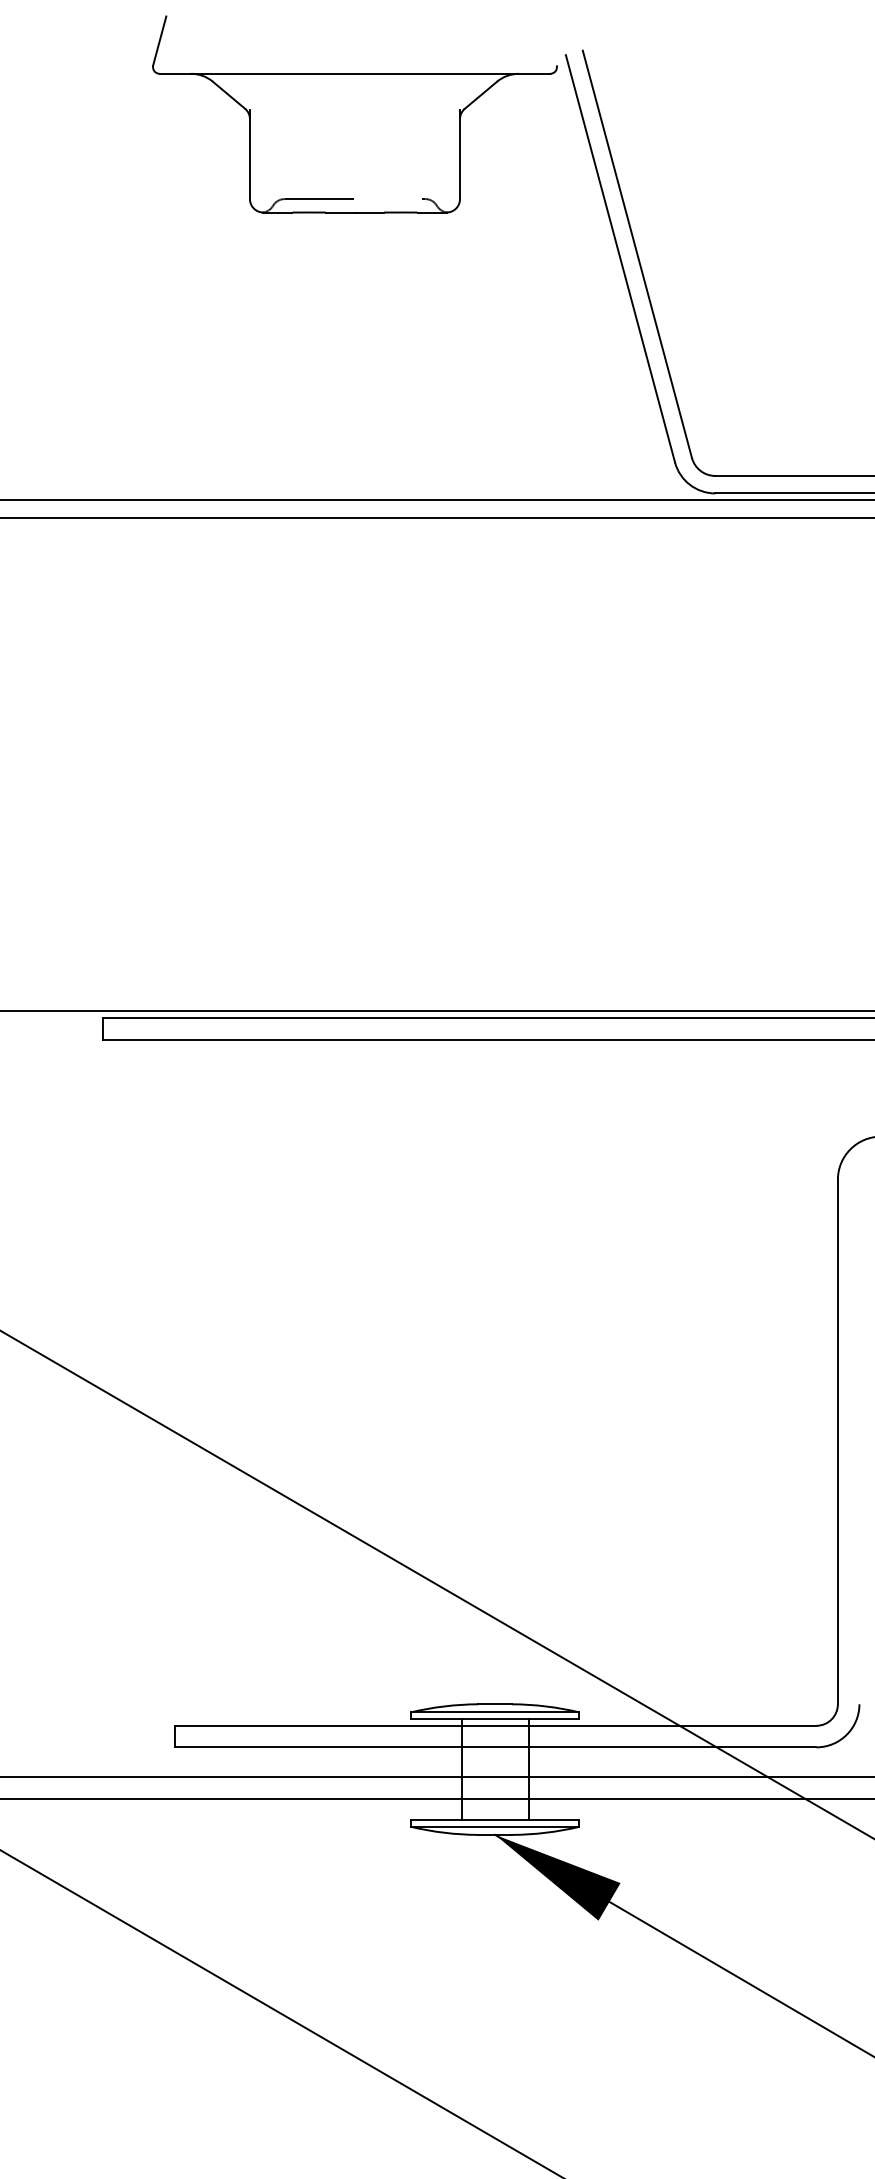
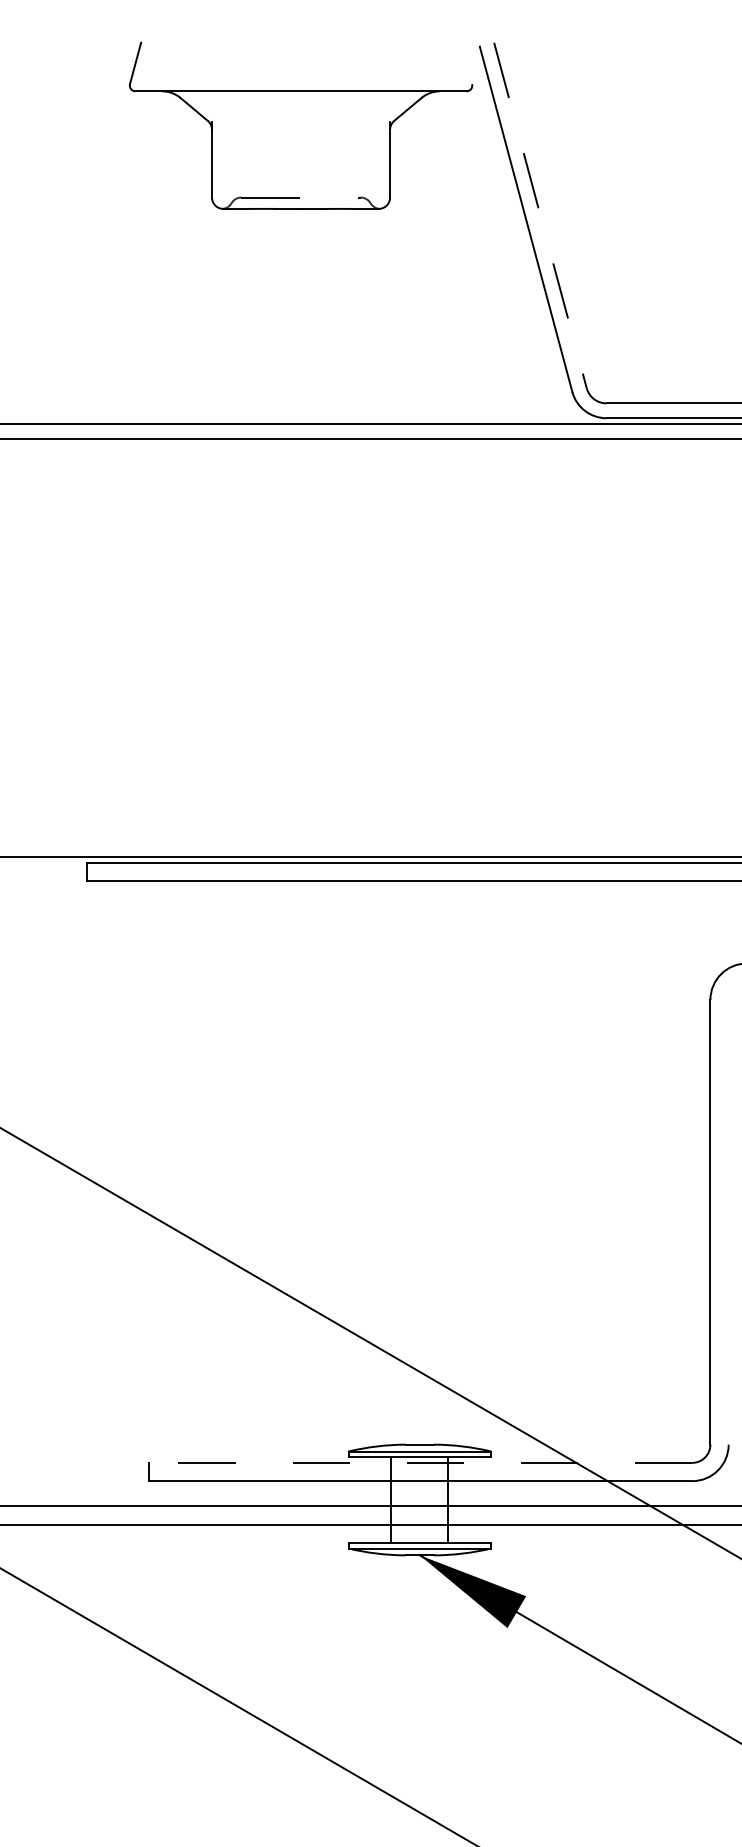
part: (354, 114) -> (300, 125), moved
line: (637, 254) -> (540, 215), solid -> dashed
line: (495, 1725) -> (420, 1462), solid -> dashed

